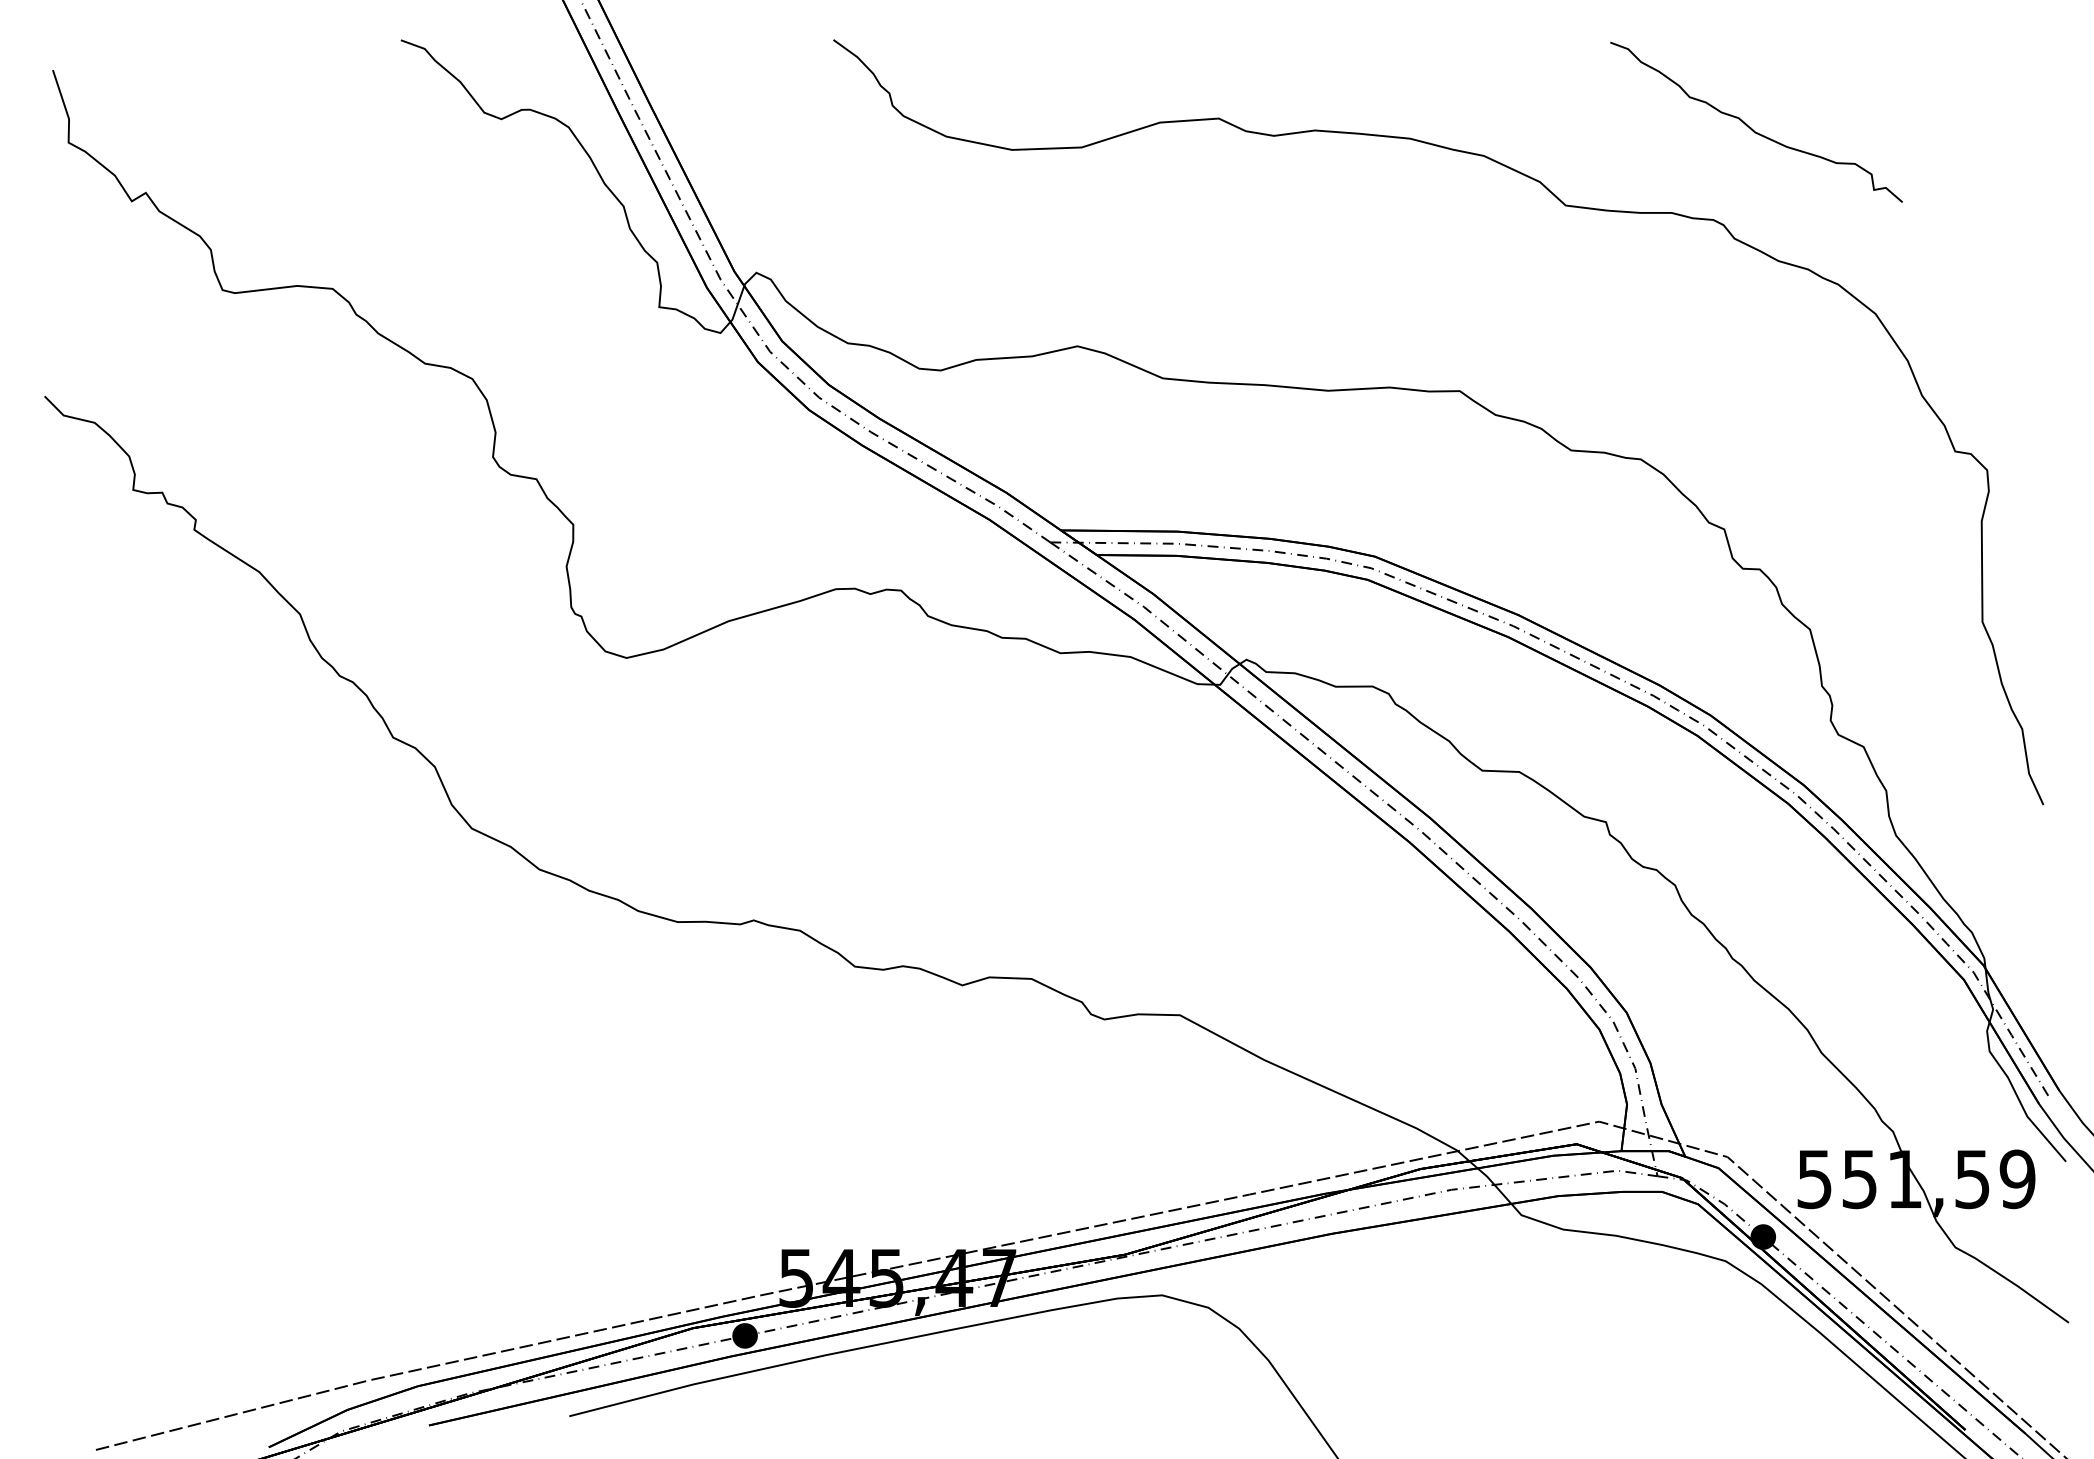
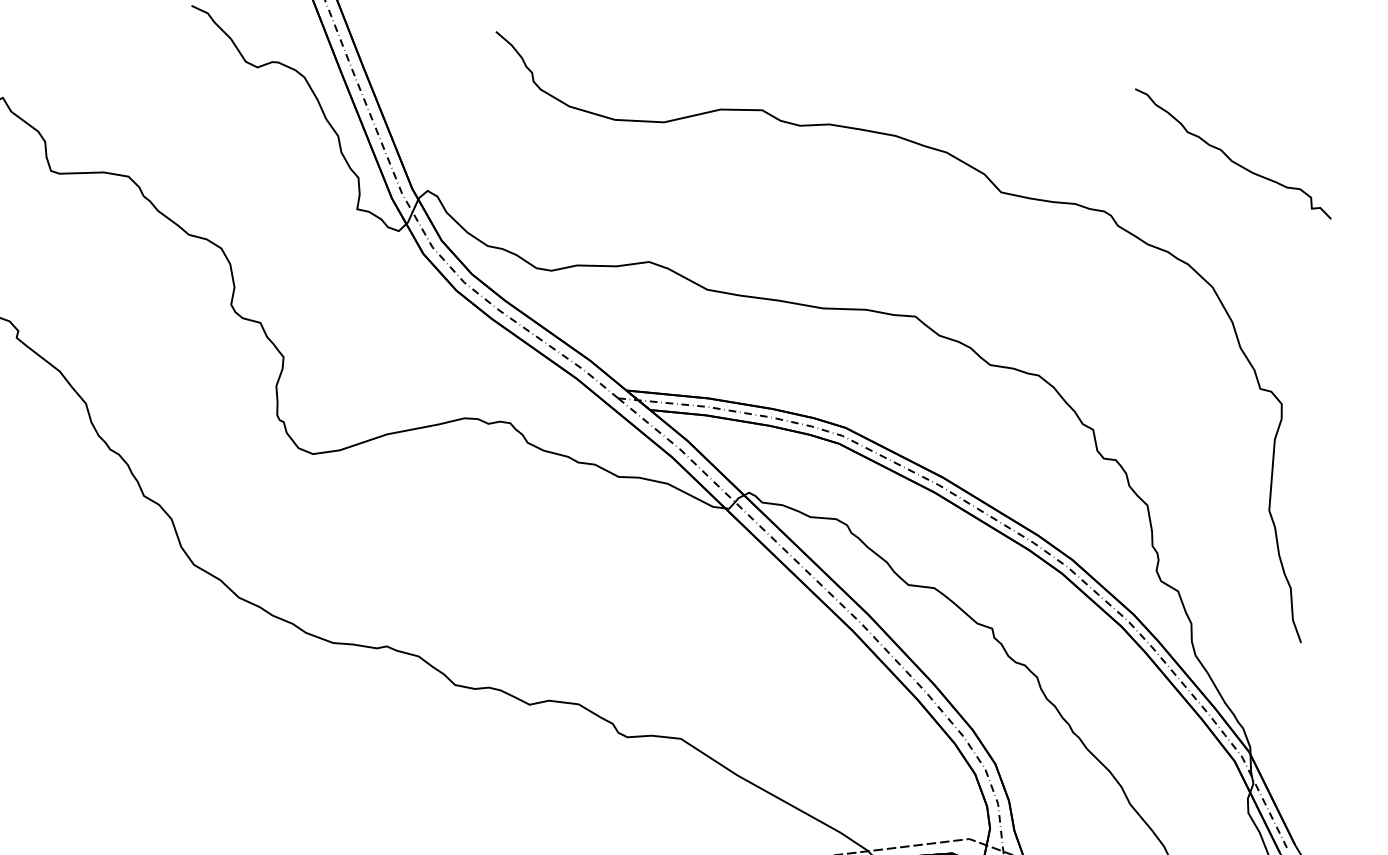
curve: (1751, 127) -> (1229, 157), moved

